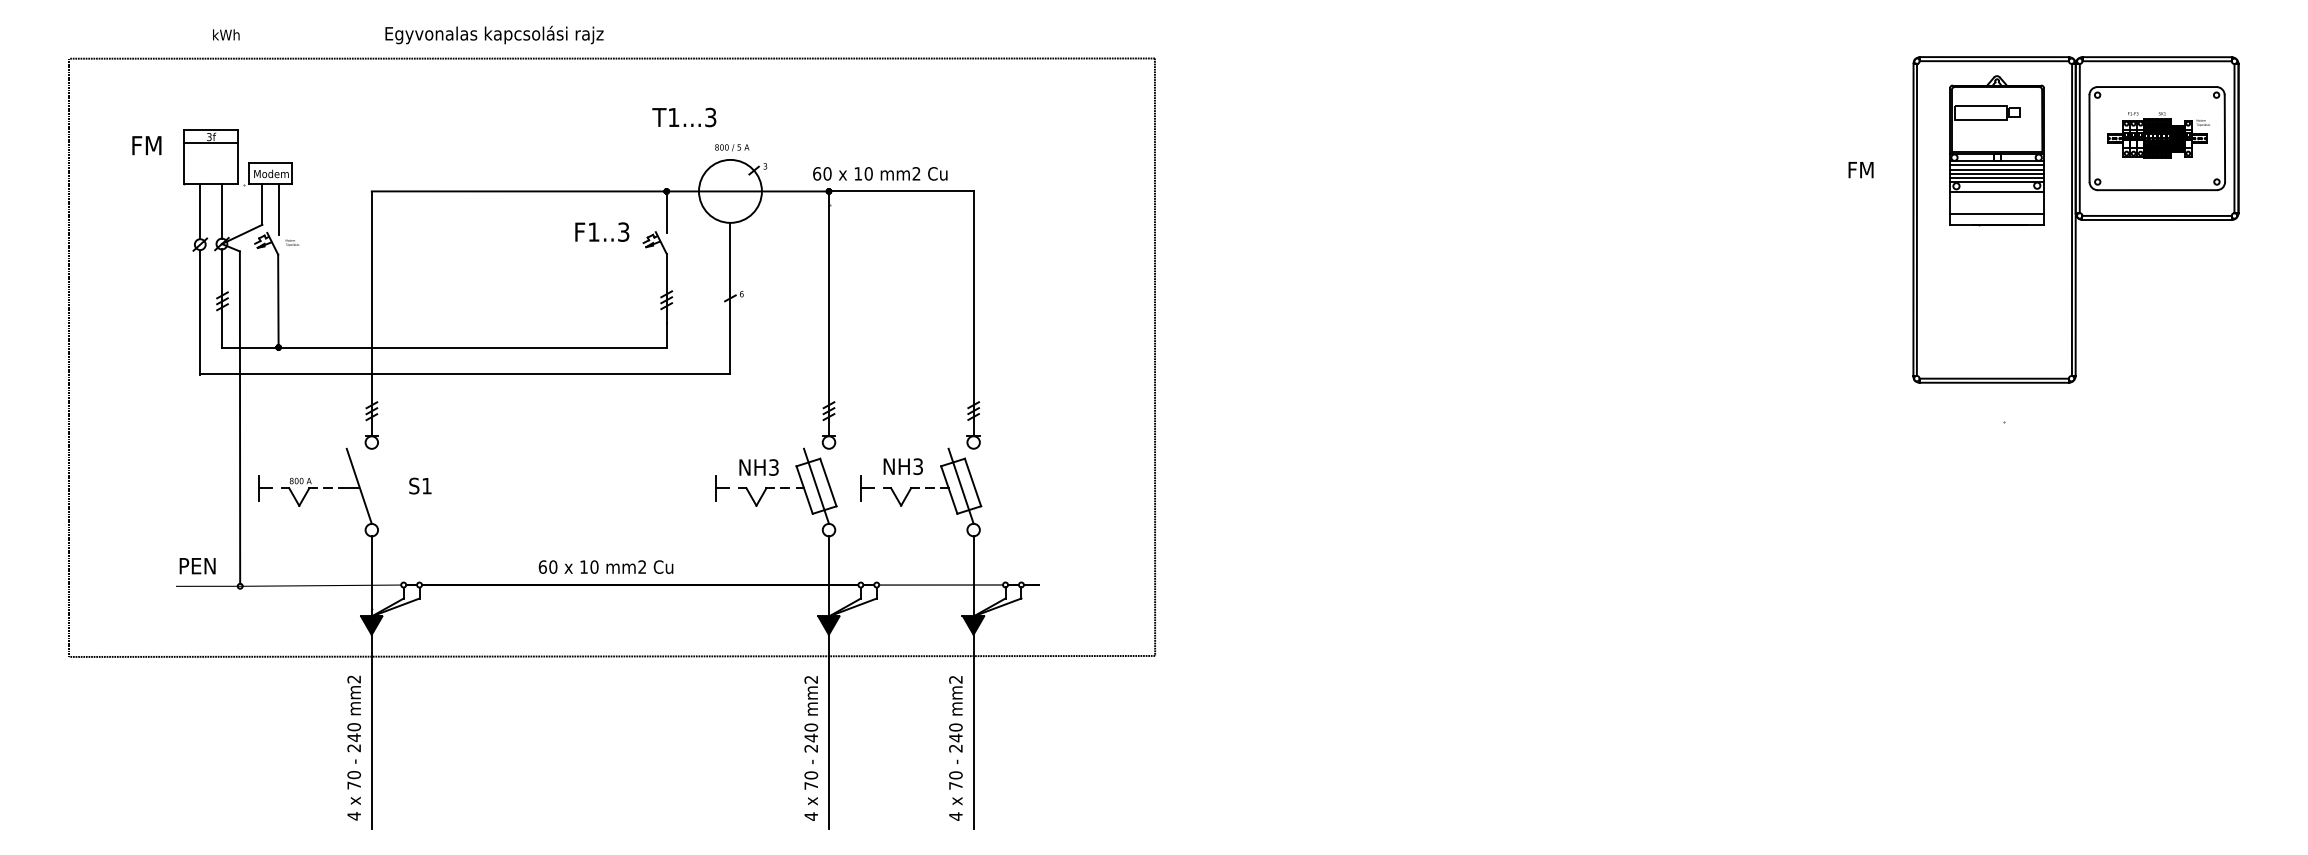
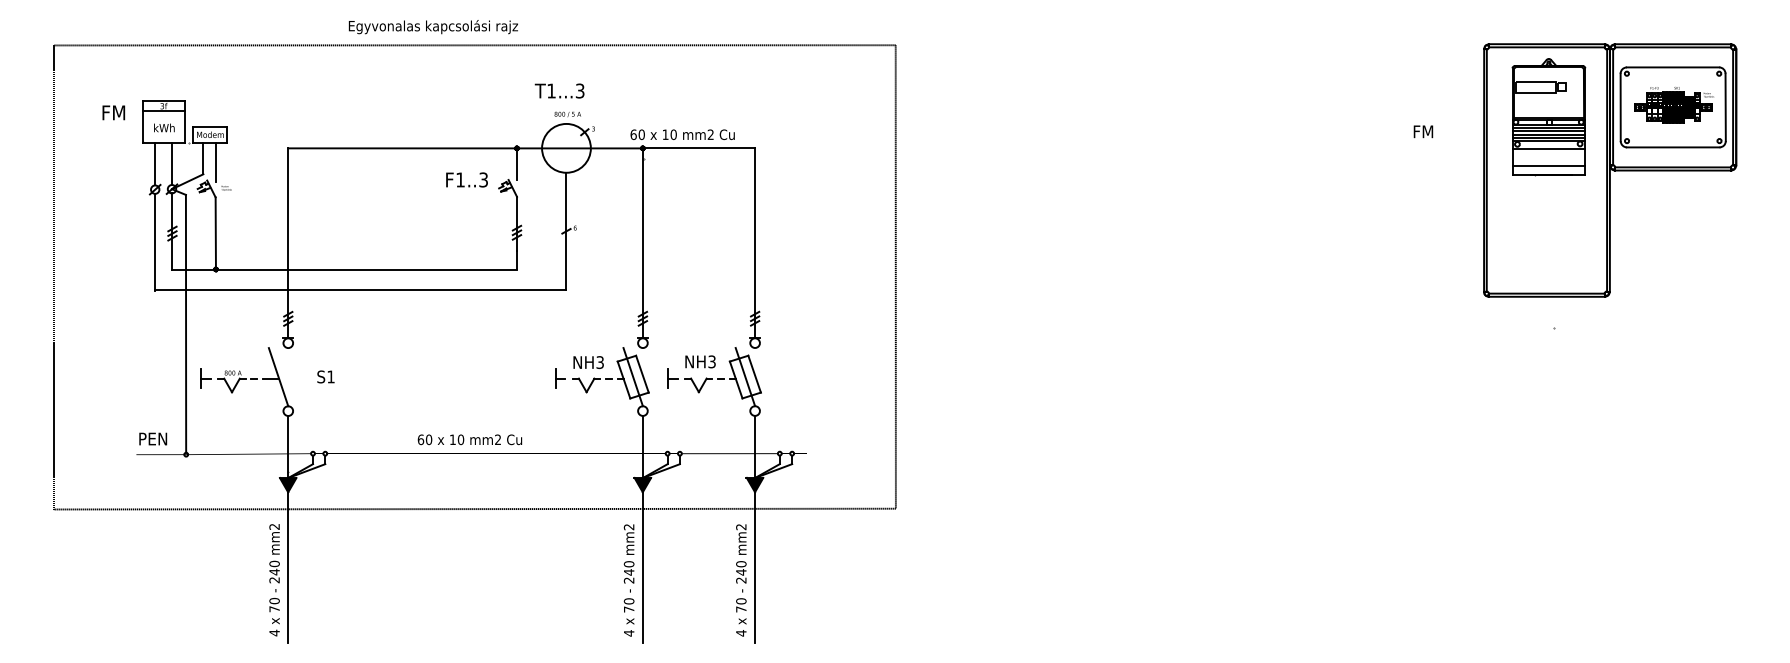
text: (226, 34) -> (164, 127), moved
text: (493, 35) -> (432, 27), moved
text: (684, 116) -> (559, 90), moved
text: (1861, 169) -> (1423, 131), moved

